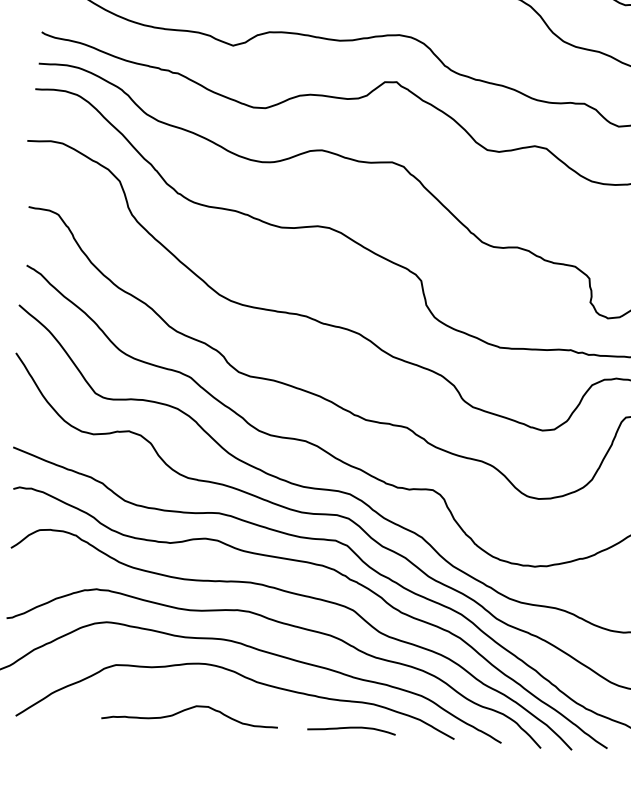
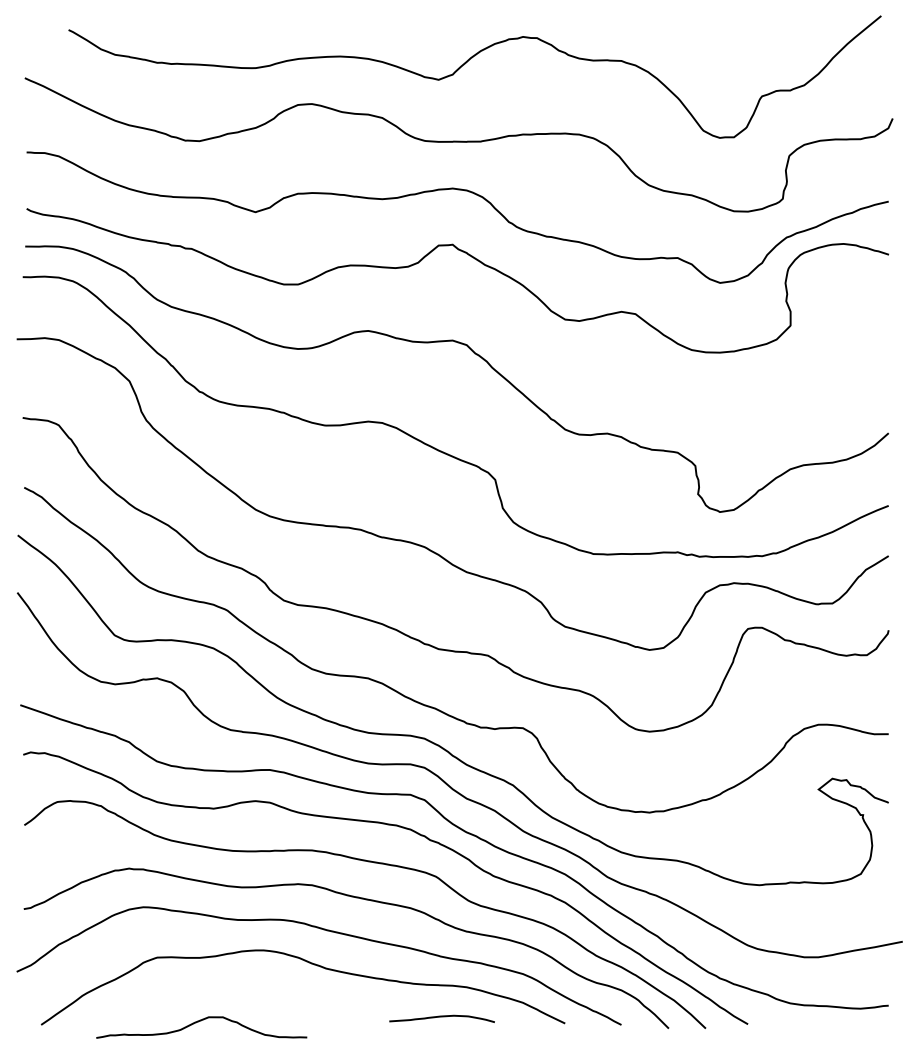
curve: (187, 710) -> (198, 1022), moved

